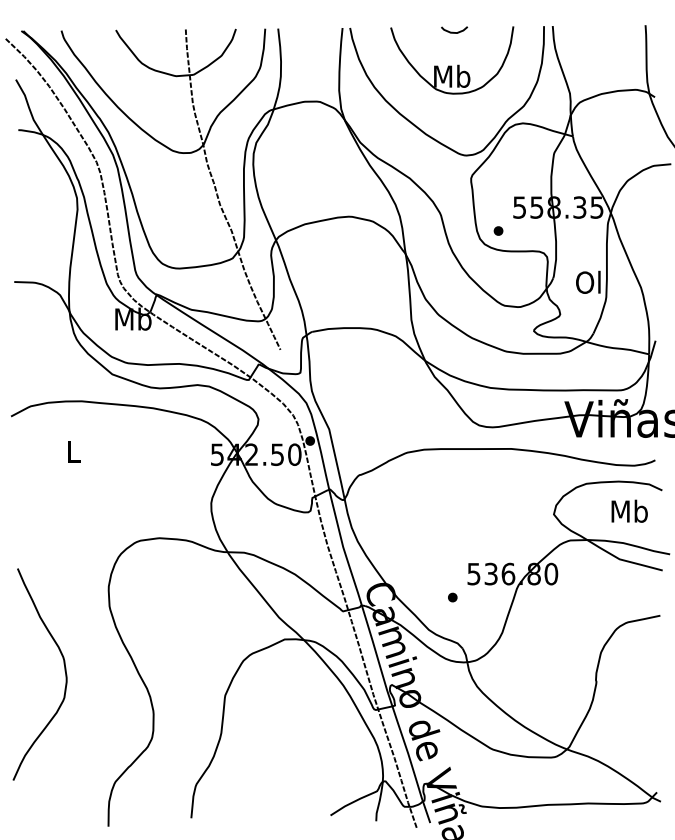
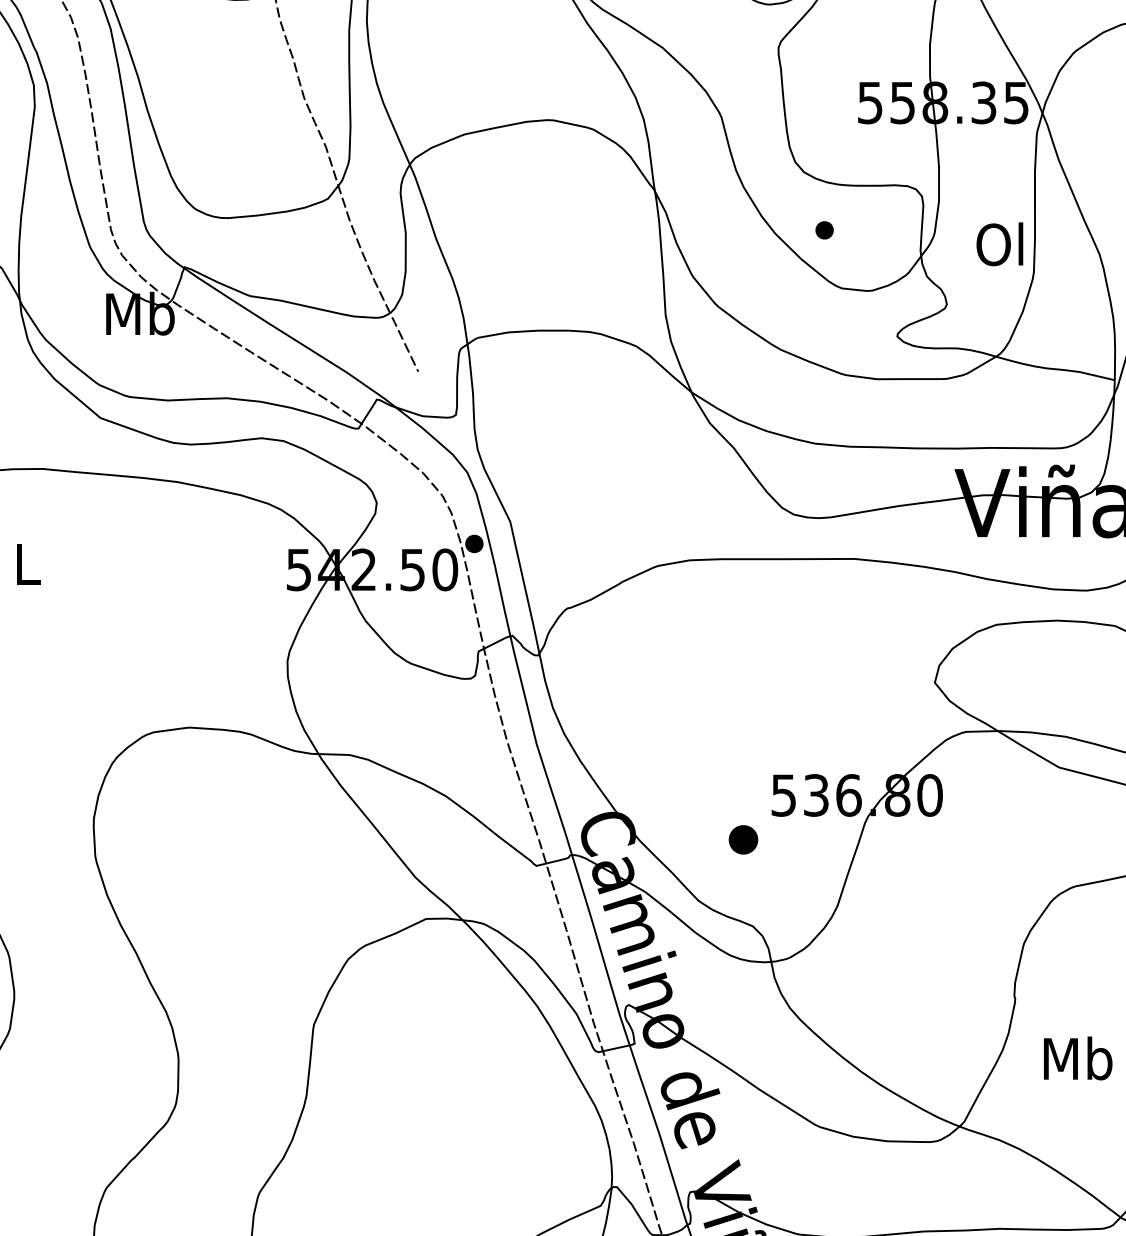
part: (498, 230) -> (824, 229), moved
text: (629, 510) -> (1077, 1056), moved
part: (452, 597) -> (743, 839), size x1.6

